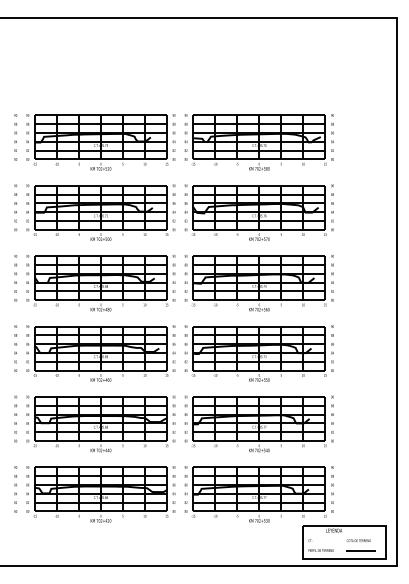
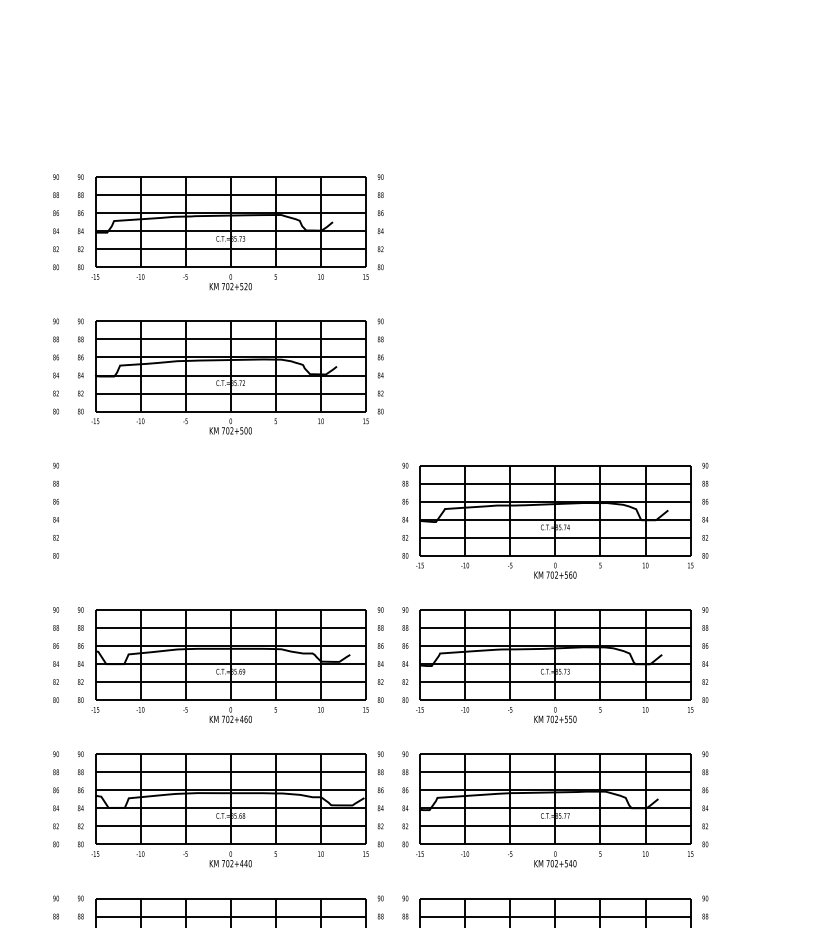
part: (258, 142) -> (553, 232), removed
part: (258, 212) -> (553, 376), removed
part: (100, 283) -> (229, 521), removed

